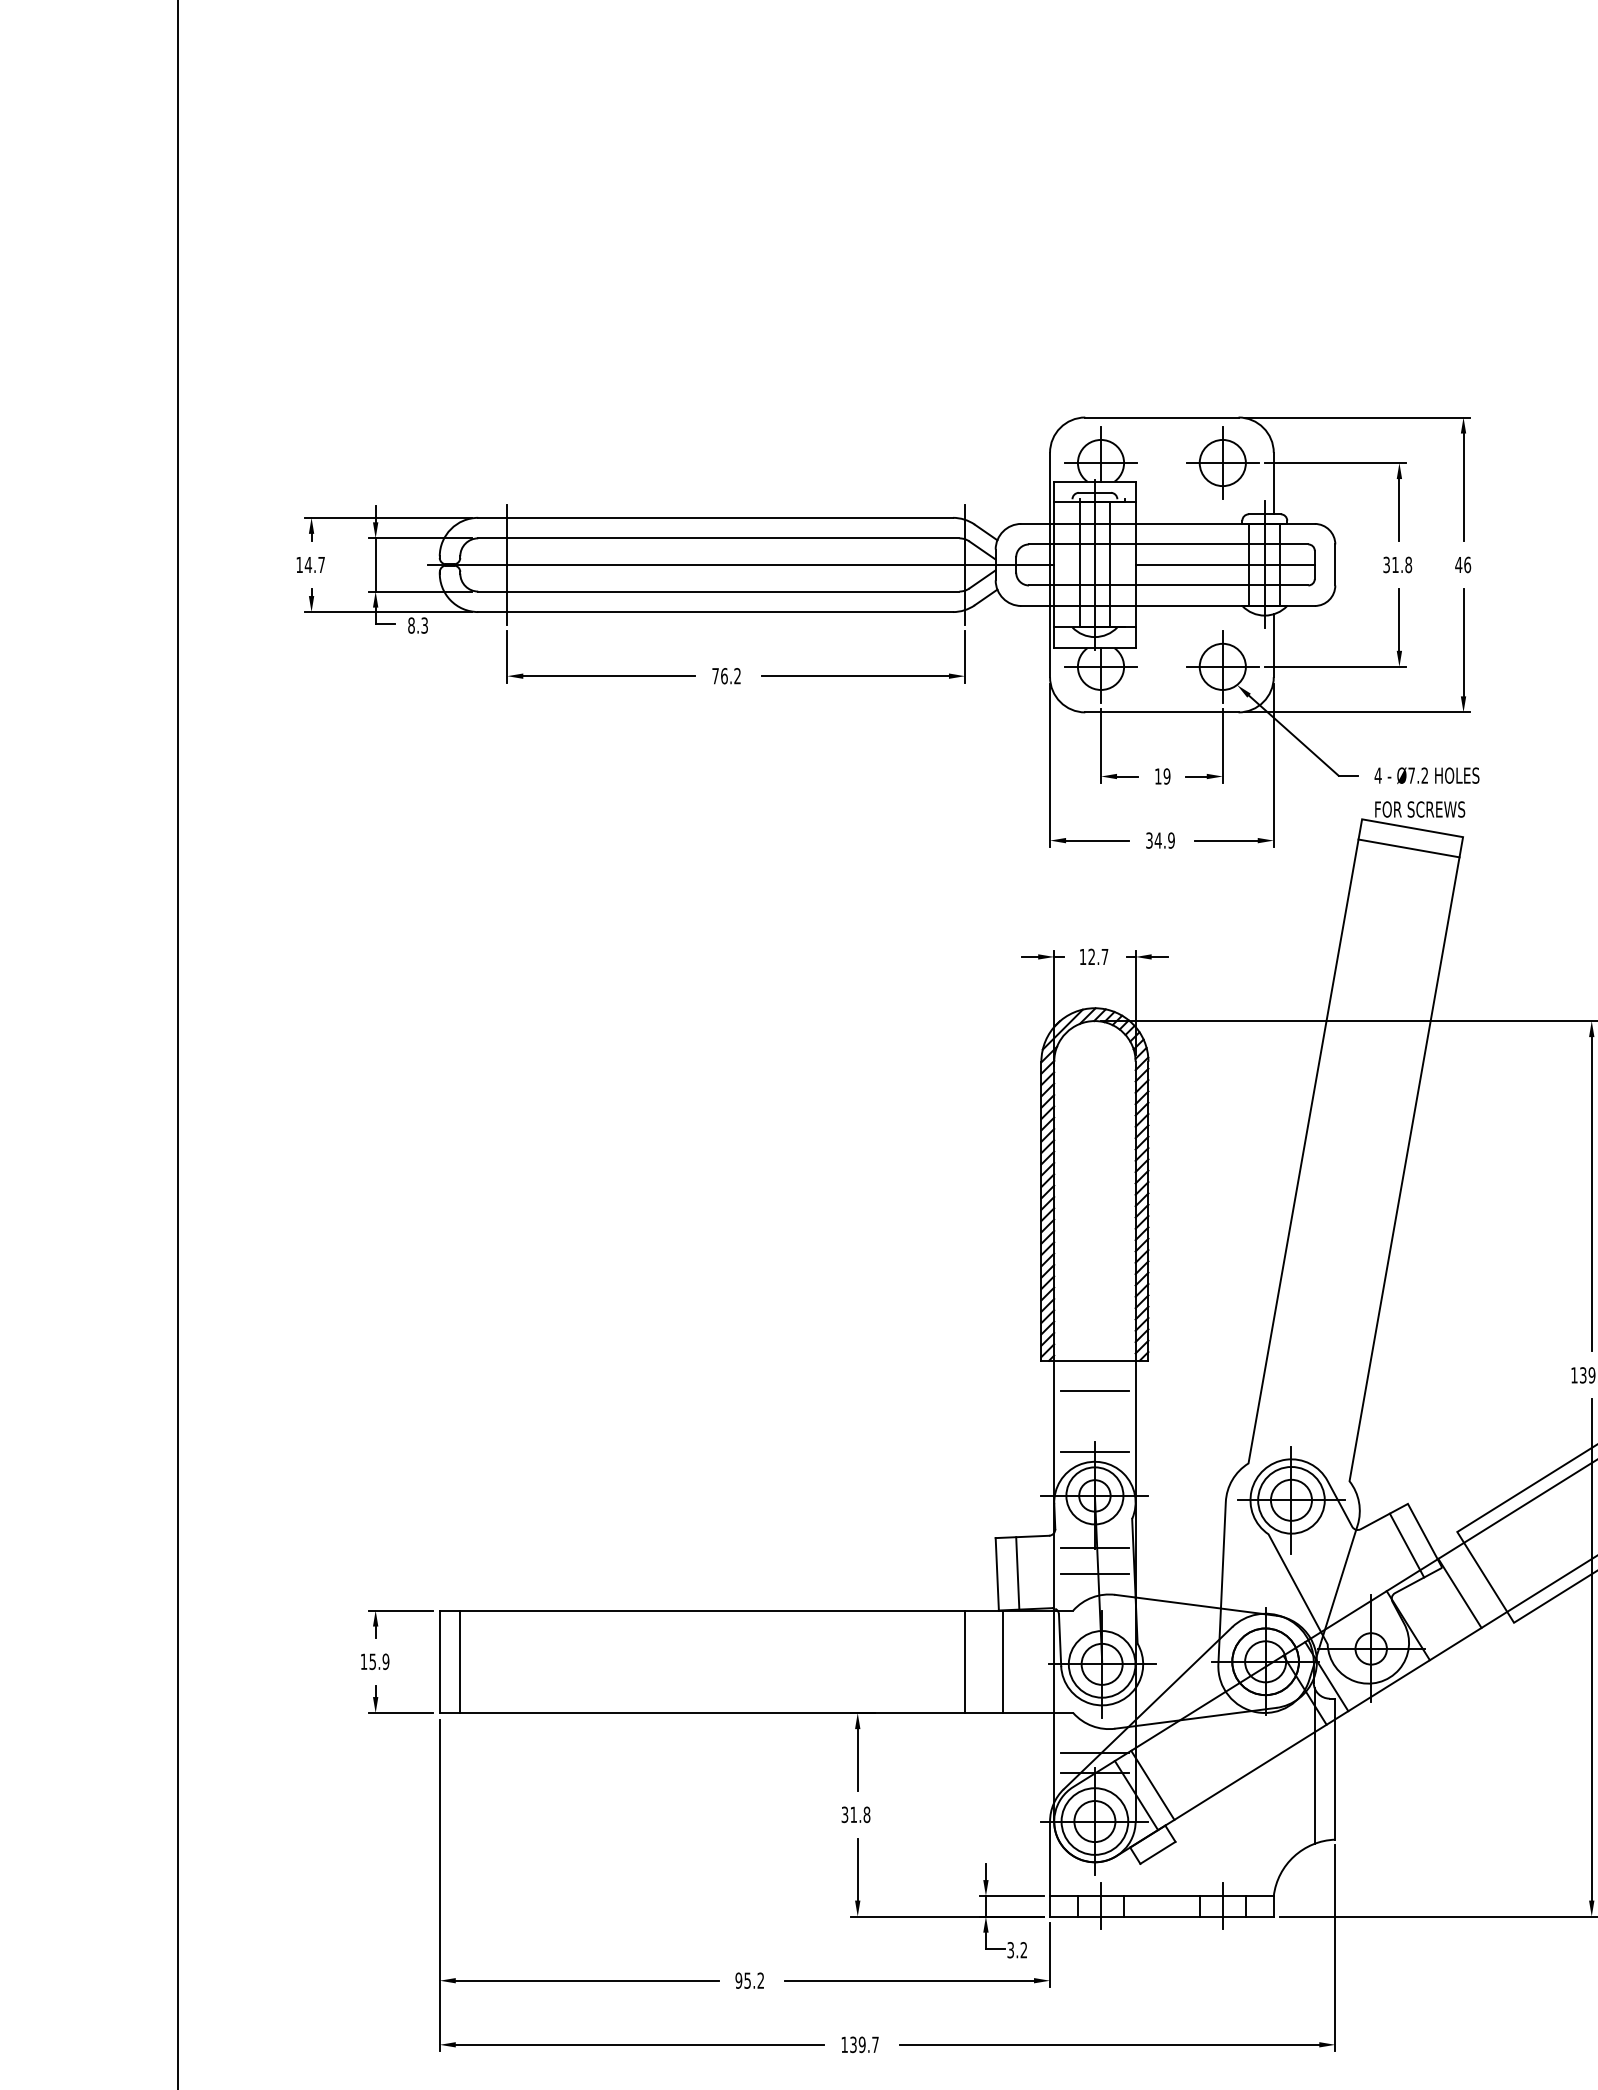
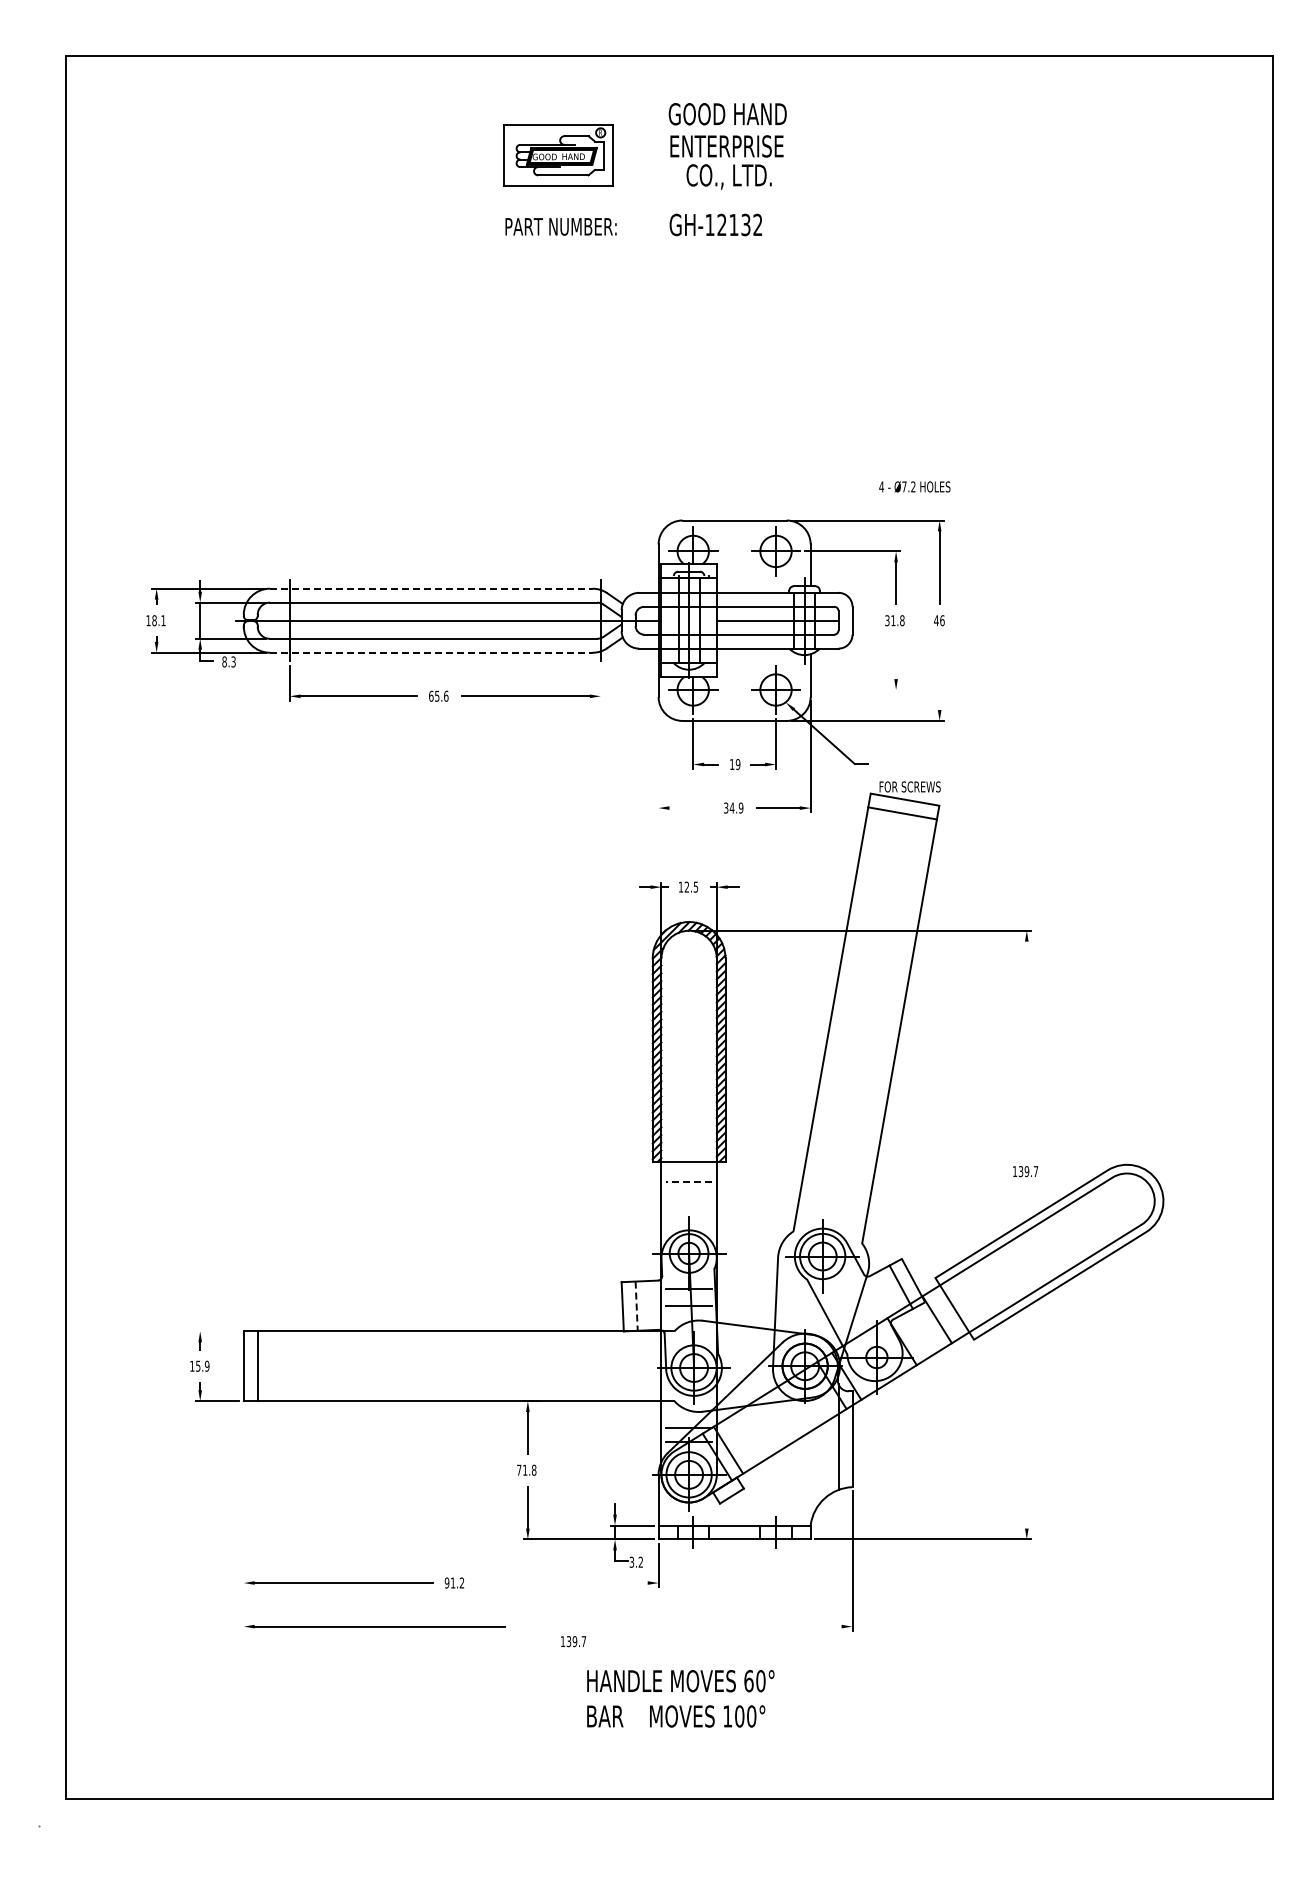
line: (715, 517) -> (431, 588), solid -> dashed
text: (314, 564) -> (158, 620), 14.7 -> 18.1
line: (715, 611) -> (431, 652), solid -> dashed
line: (1400, 620) -> (896, 658), removed
line: (1463, 642) -> (939, 673), removed
line: (964, 655) -> (600, 682), removed
line: (1335, 667) -> (852, 690), removed
text: (726, 674) -> (438, 695), 76.2 -> 65.6
line: (1049, 764) -> (658, 756), removed
text: (1426, 775) -> (914, 486), moved
line: (1096, 841) -> (690, 808), removed
text: (1104, 957) -> (695, 887), 12.7 -> 12.5
line: (1591, 1194) -> (1026, 1048), removed
line: (1094, 1391) -> (688, 1182), solid -> dashed
line: (1094, 1451) -> (688, 1223), removed
line: (1017, 1573) -> (636, 1306), solid -> dashed
line: (401, 1610) -> (217, 1331), removed
line: (1591, 1648) -> (1026, 1357), removed
line: (964, 1662) -> (600, 1366), removed
line: (1002, 1662) -> (626, 1366), removed
text: (845, 1813) -> (519, 1469), 31.8 -> 71.8
line: (439, 1884) -> (243, 1517), removed
text: (746, 1979) -> (452, 1582), 95.2 -> 91.2
line: (908, 1981) -> (562, 1583), removed
text: (860, 2044) -> (573, 1641), moved
line: (1108, 2044) -> (698, 1626), removed

